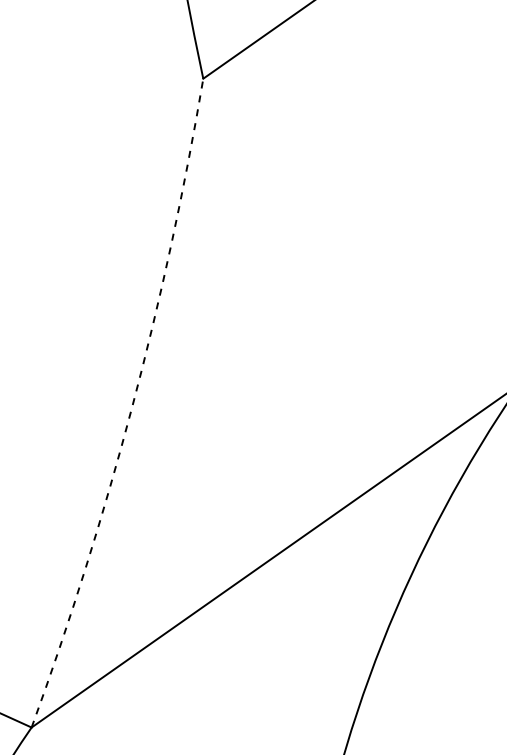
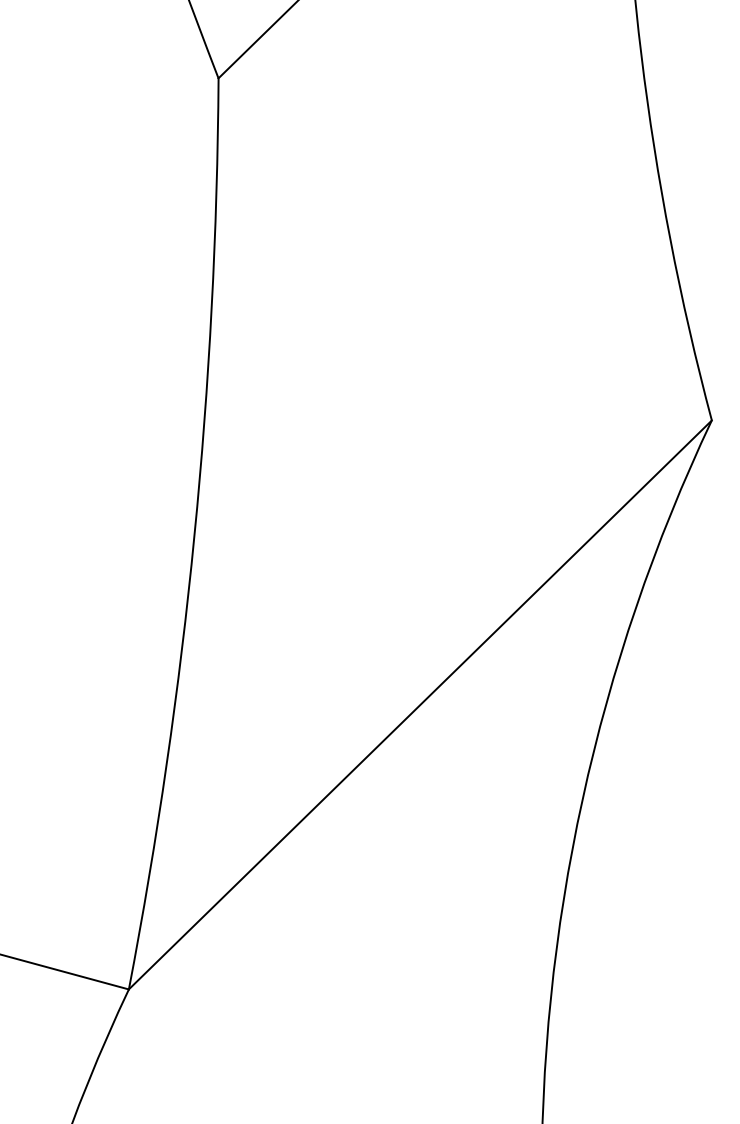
arc: (132, 406) -> (194, 535), dashed -> solid

